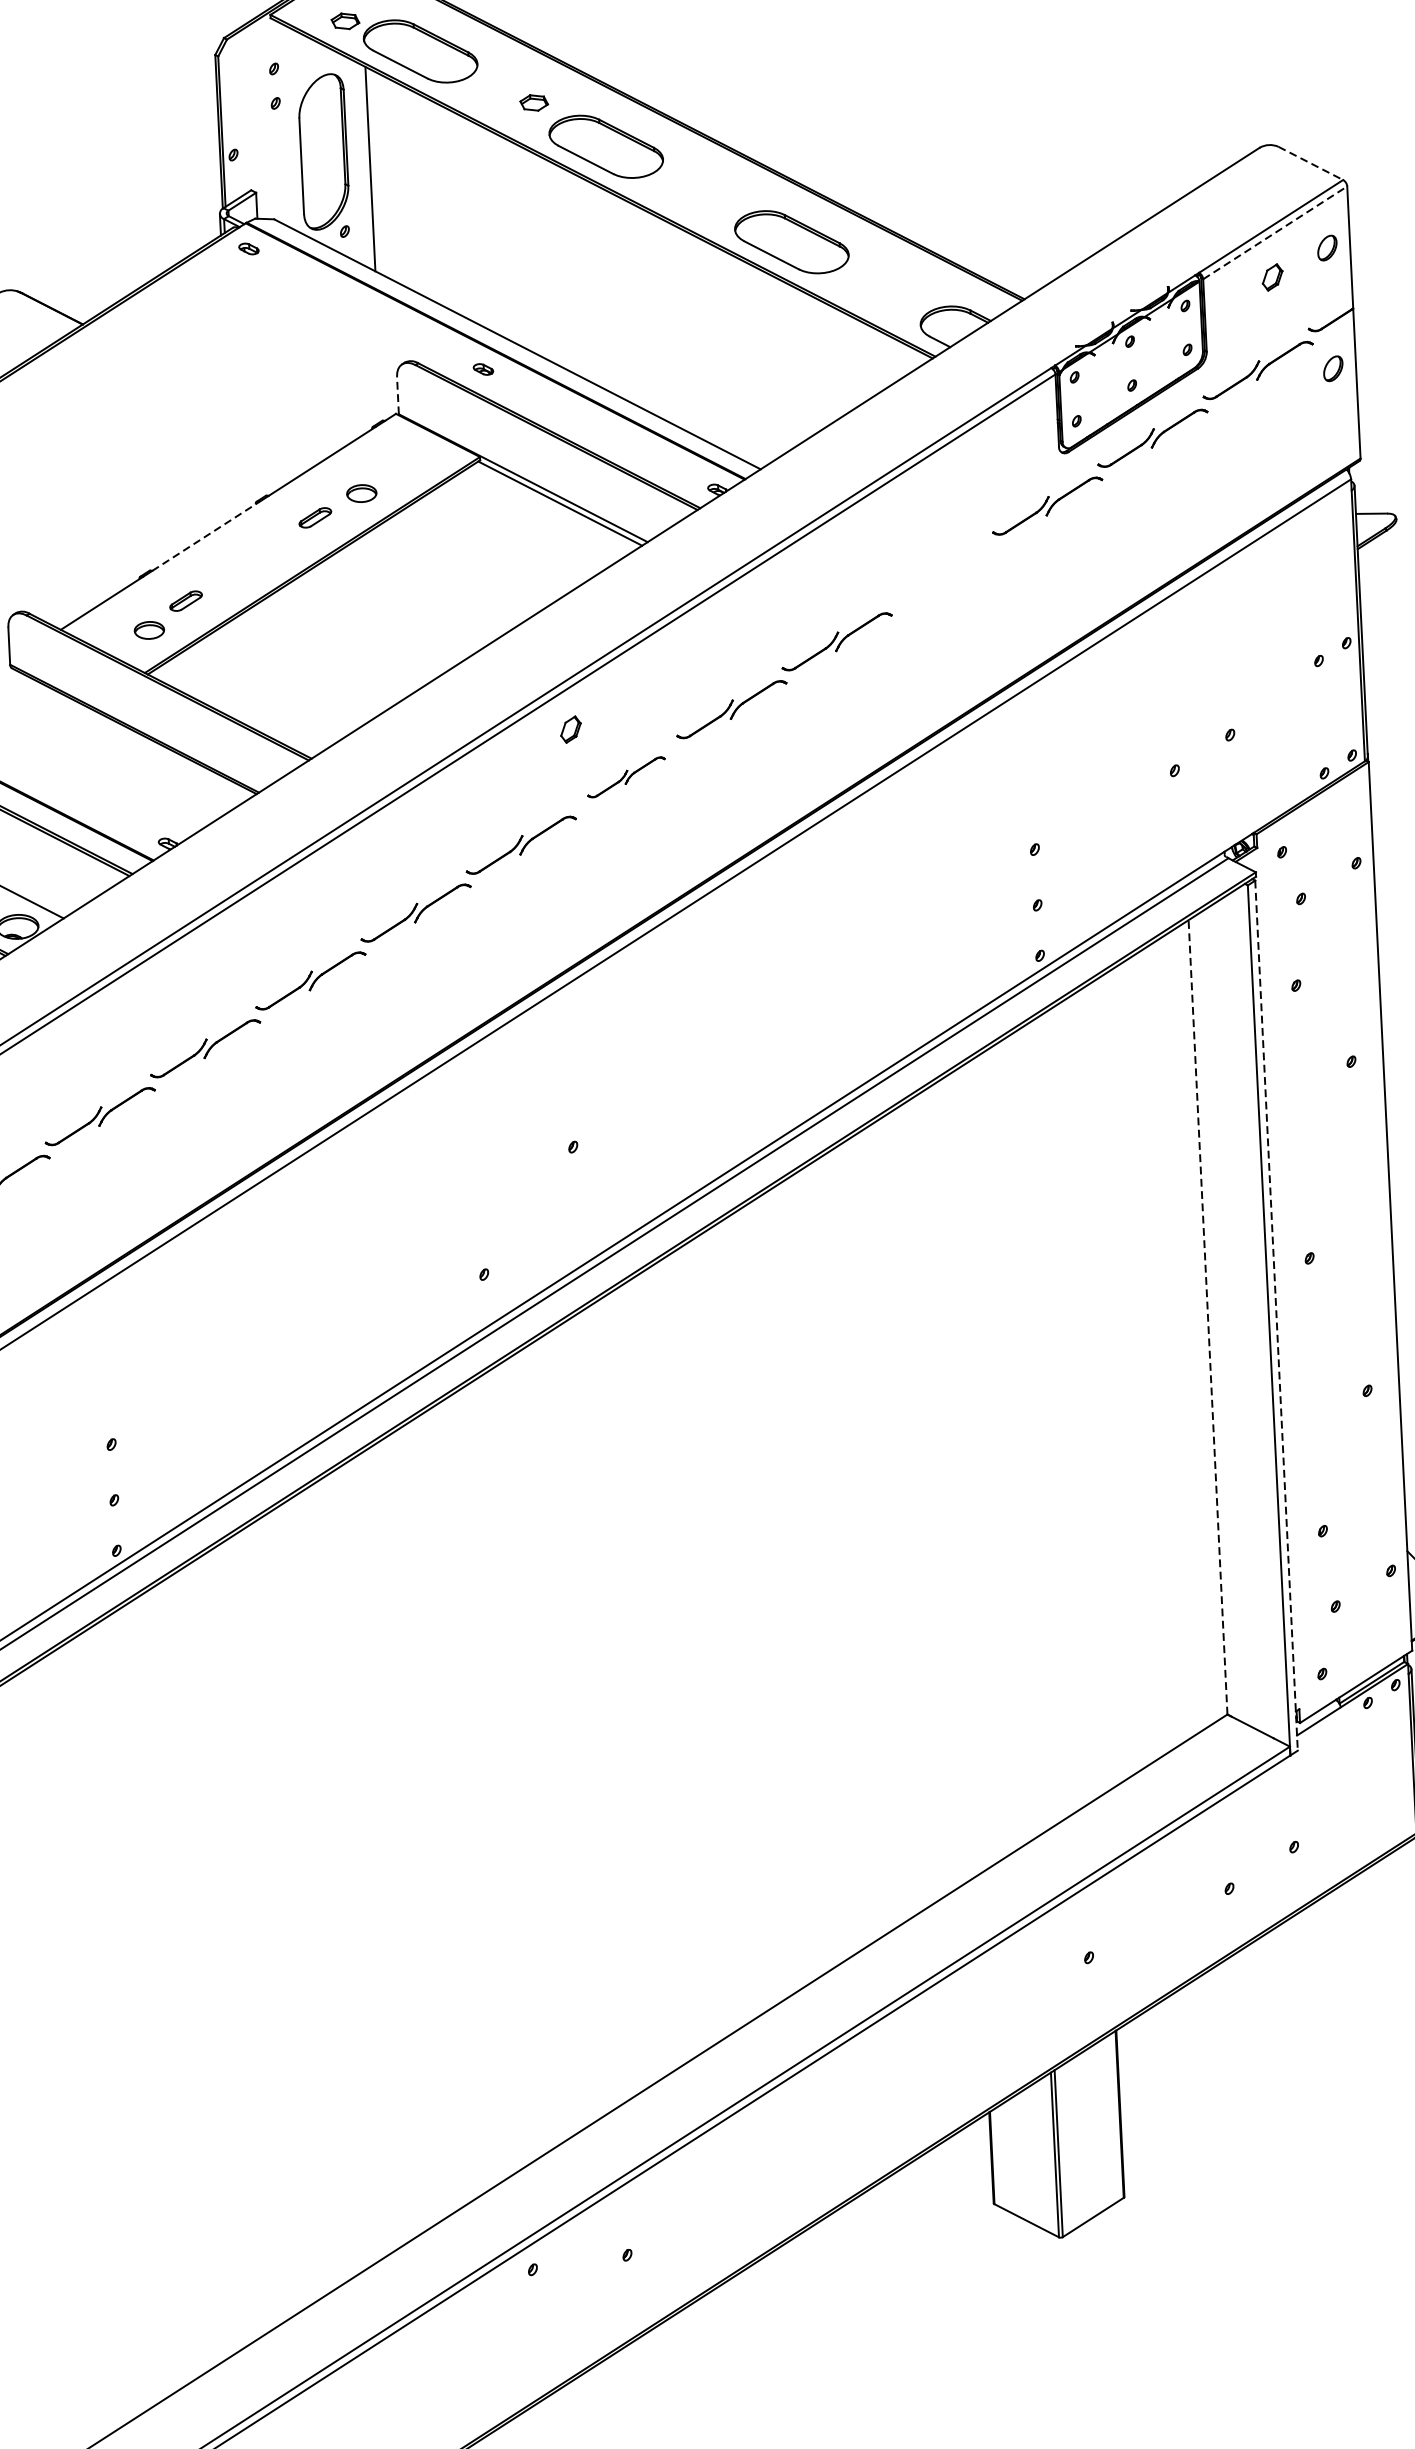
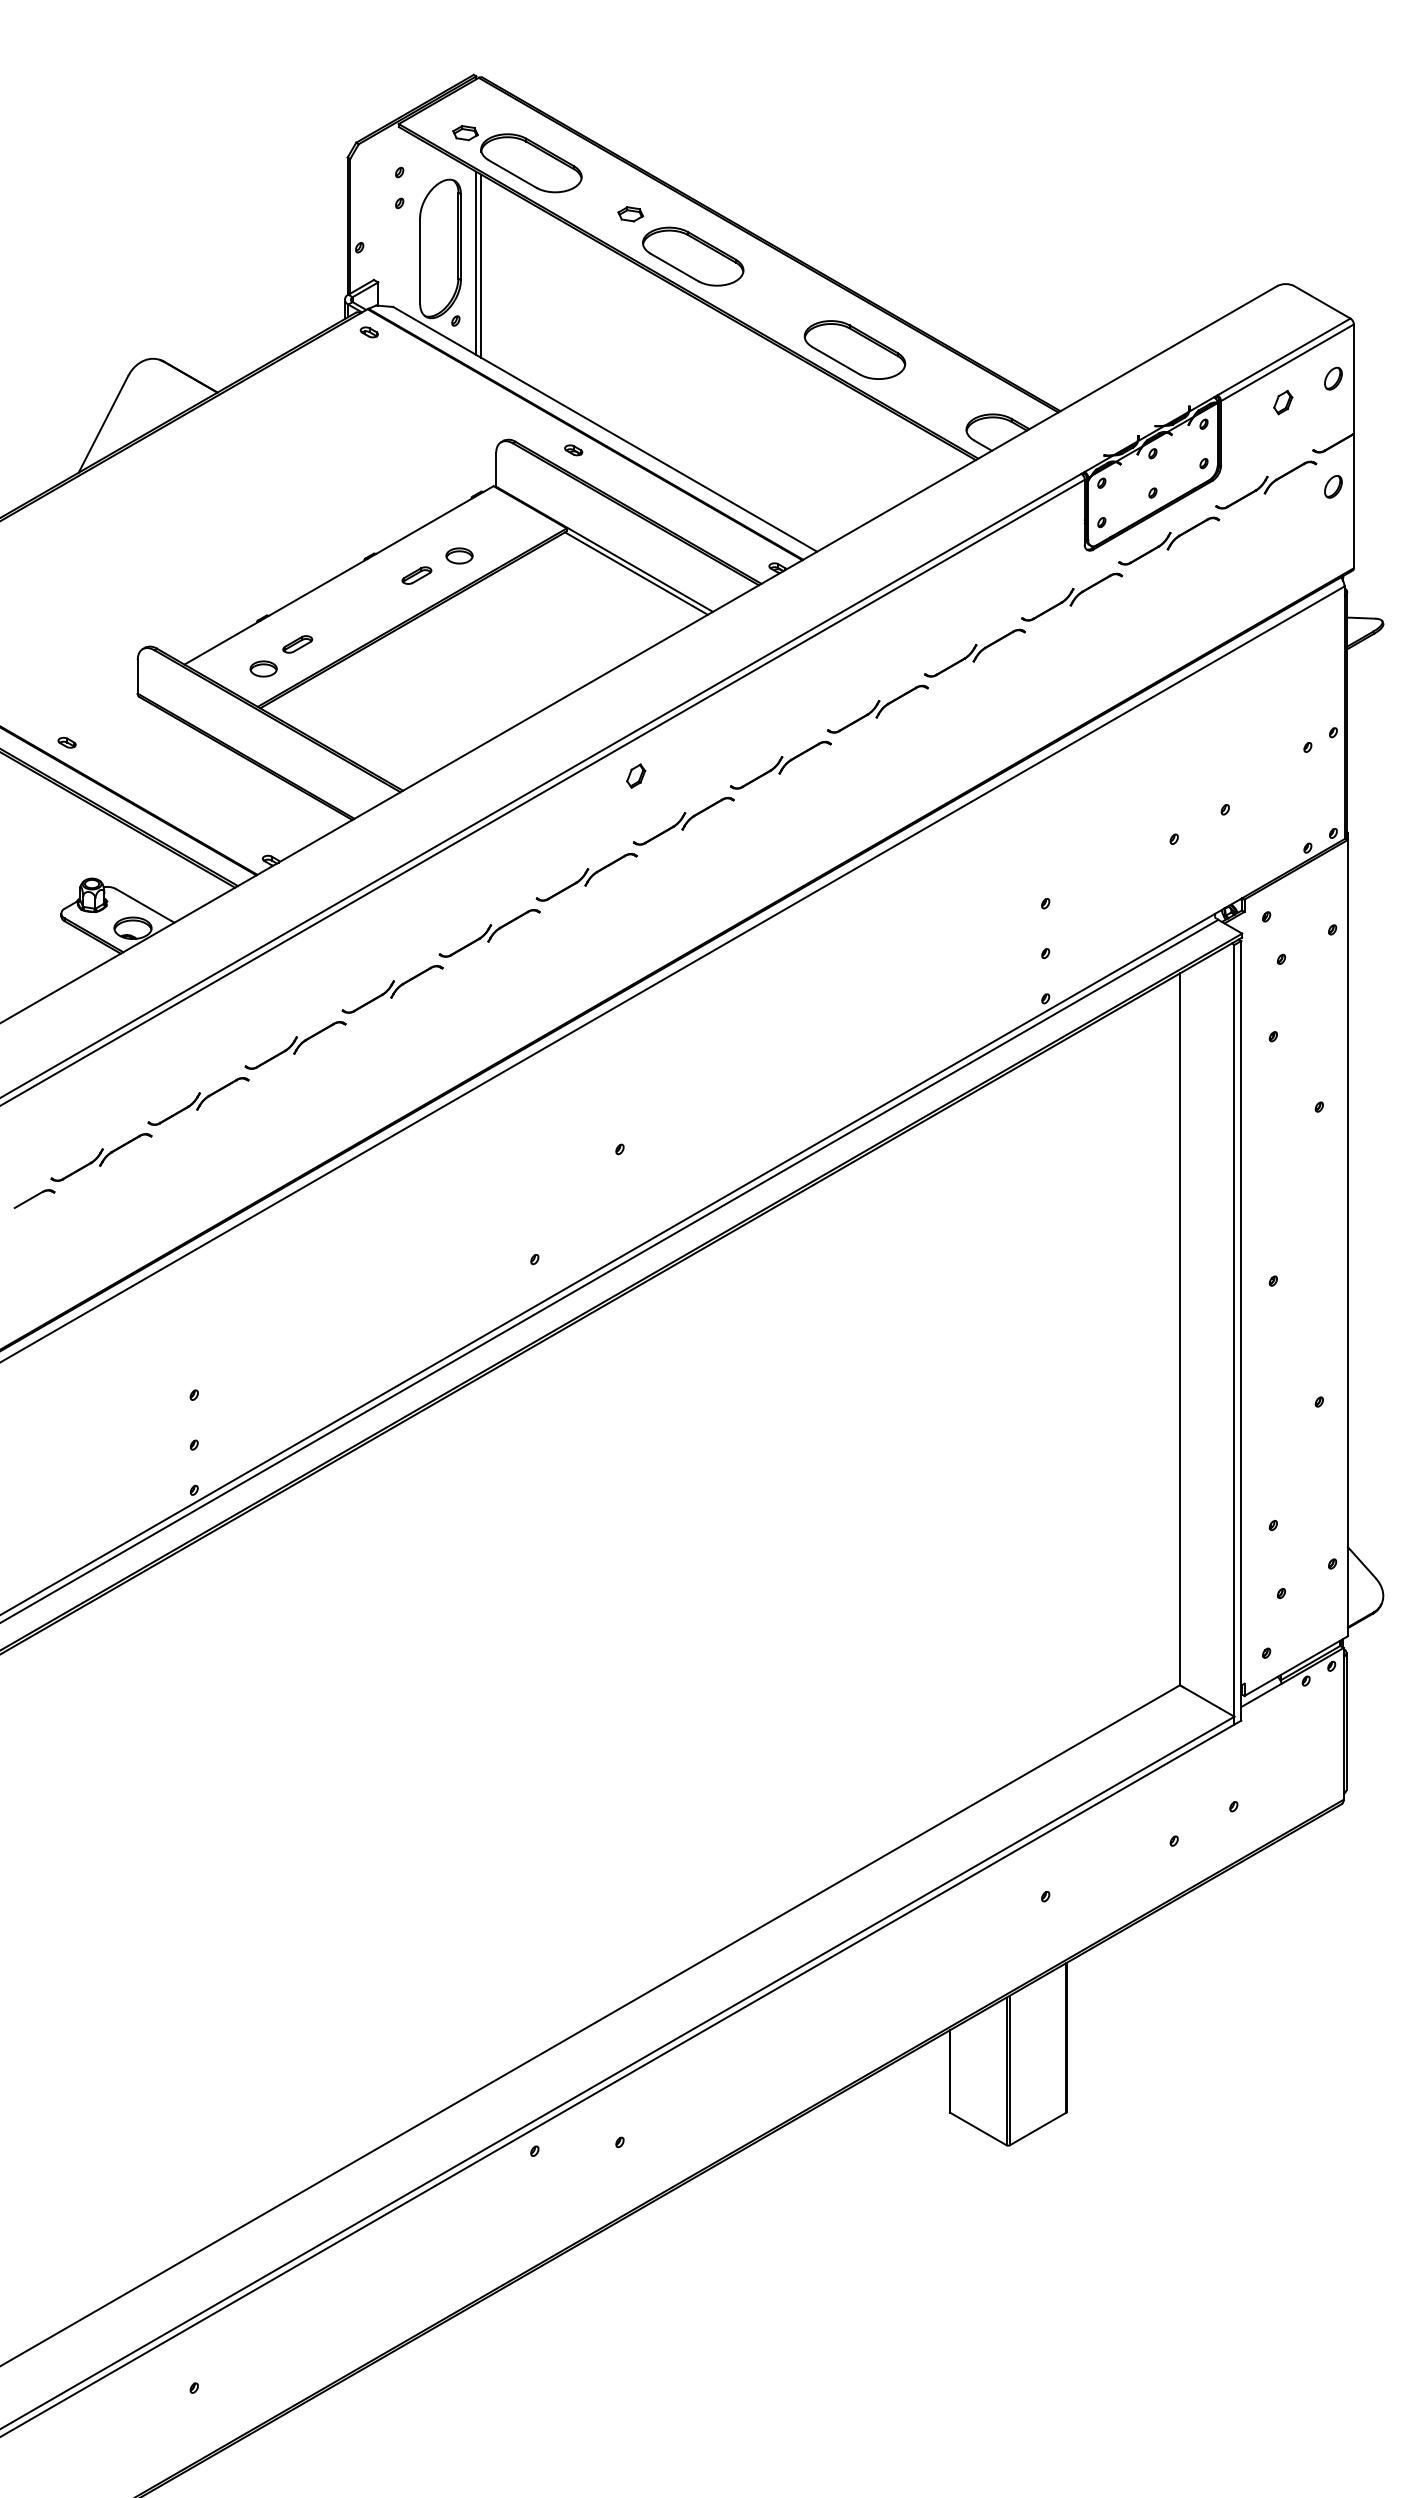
line: (1311, 163) -> (1322, 302), dashed -> solid
line: (364, 165) -> (476, 262), added
line: (1275, 232) -> (1287, 362), dashed -> solid
line: (398, 395) -> (496, 469), dashed -> solid
line: (206, 536) -> (318, 587), dashed -> solid
part: (941, 573) -> (974, 652), added
part: (626, 776) -> (683, 820), size x1.43
line: (1276, 1315) -> (1241, 1330), dashed -> solid
line: (1207, 1317) -> (1179, 1329), dashed -> solid

